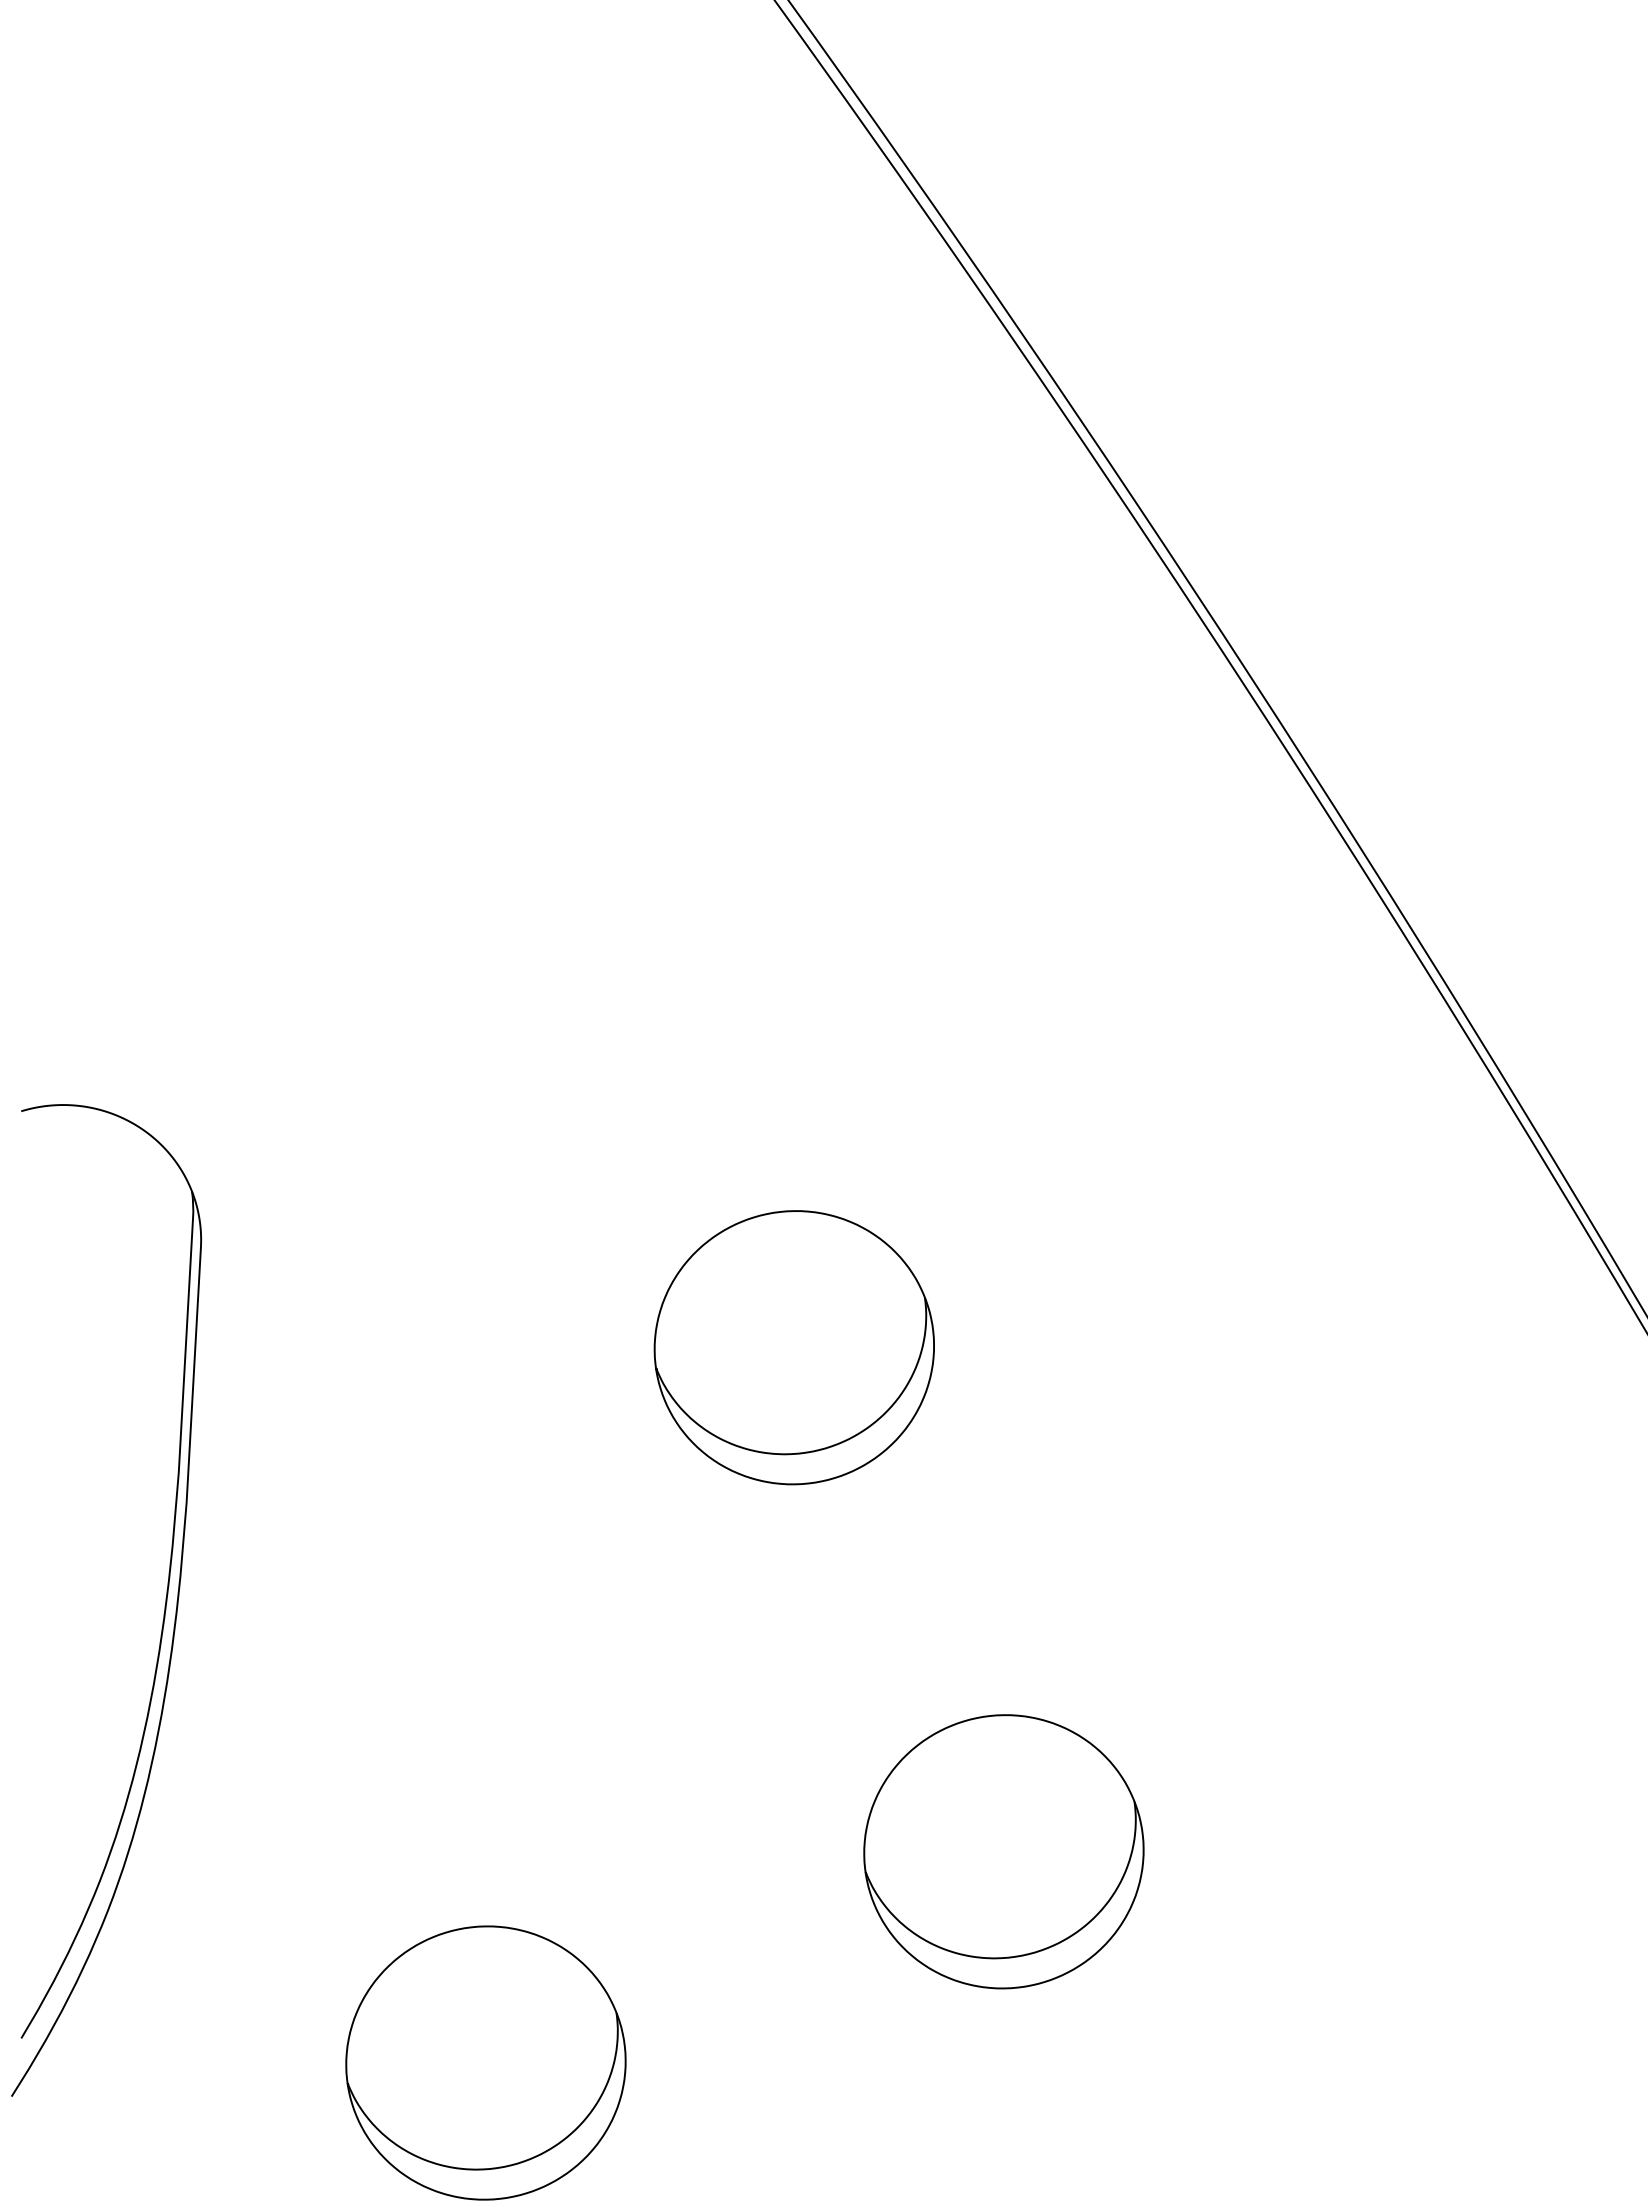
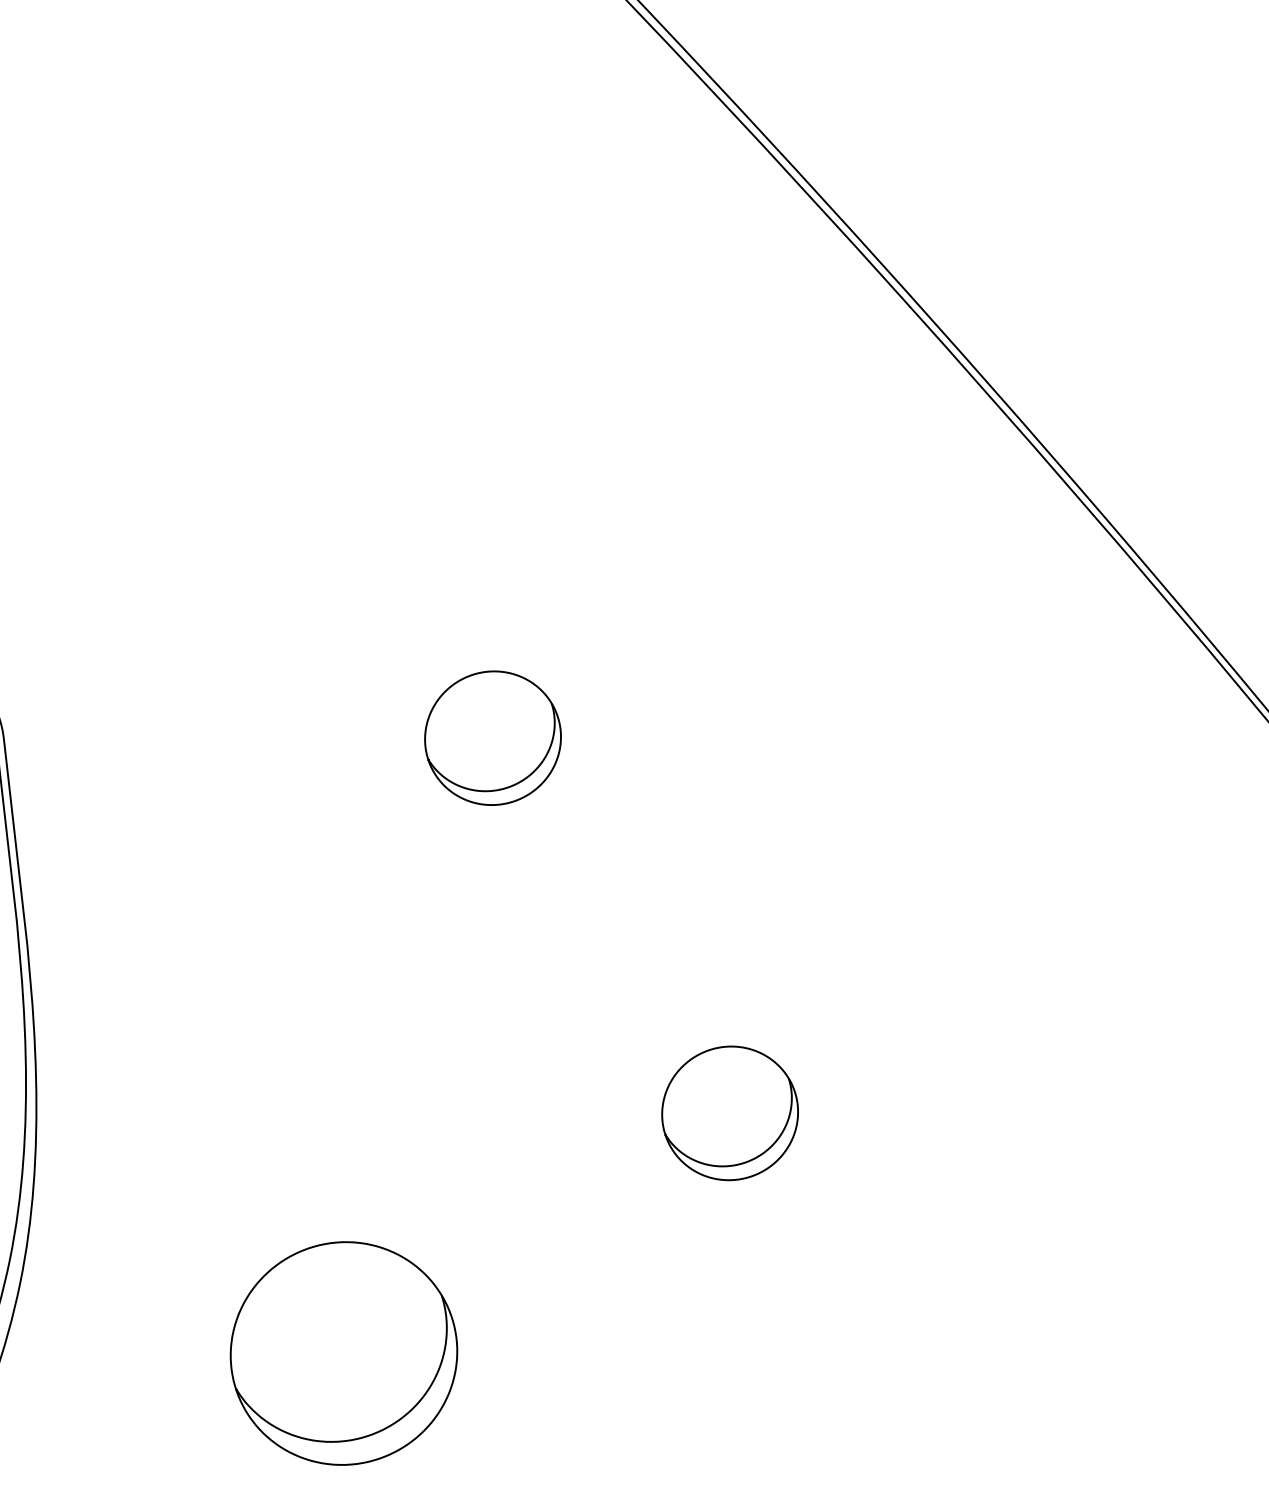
part: (793, 1347) -> (492, 738), size x0.6
part: (1003, 1851) -> (729, 1113), size x0.6

